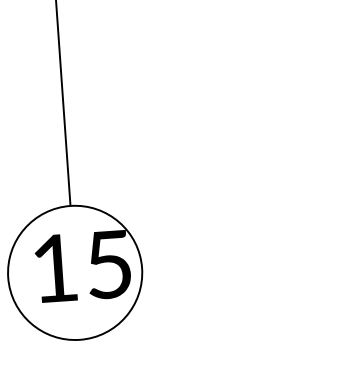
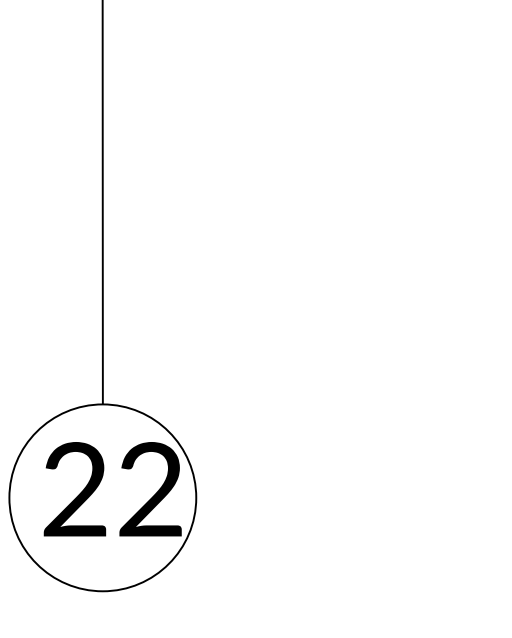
text: (81, 266) -> (112, 489), 15 -> 22

